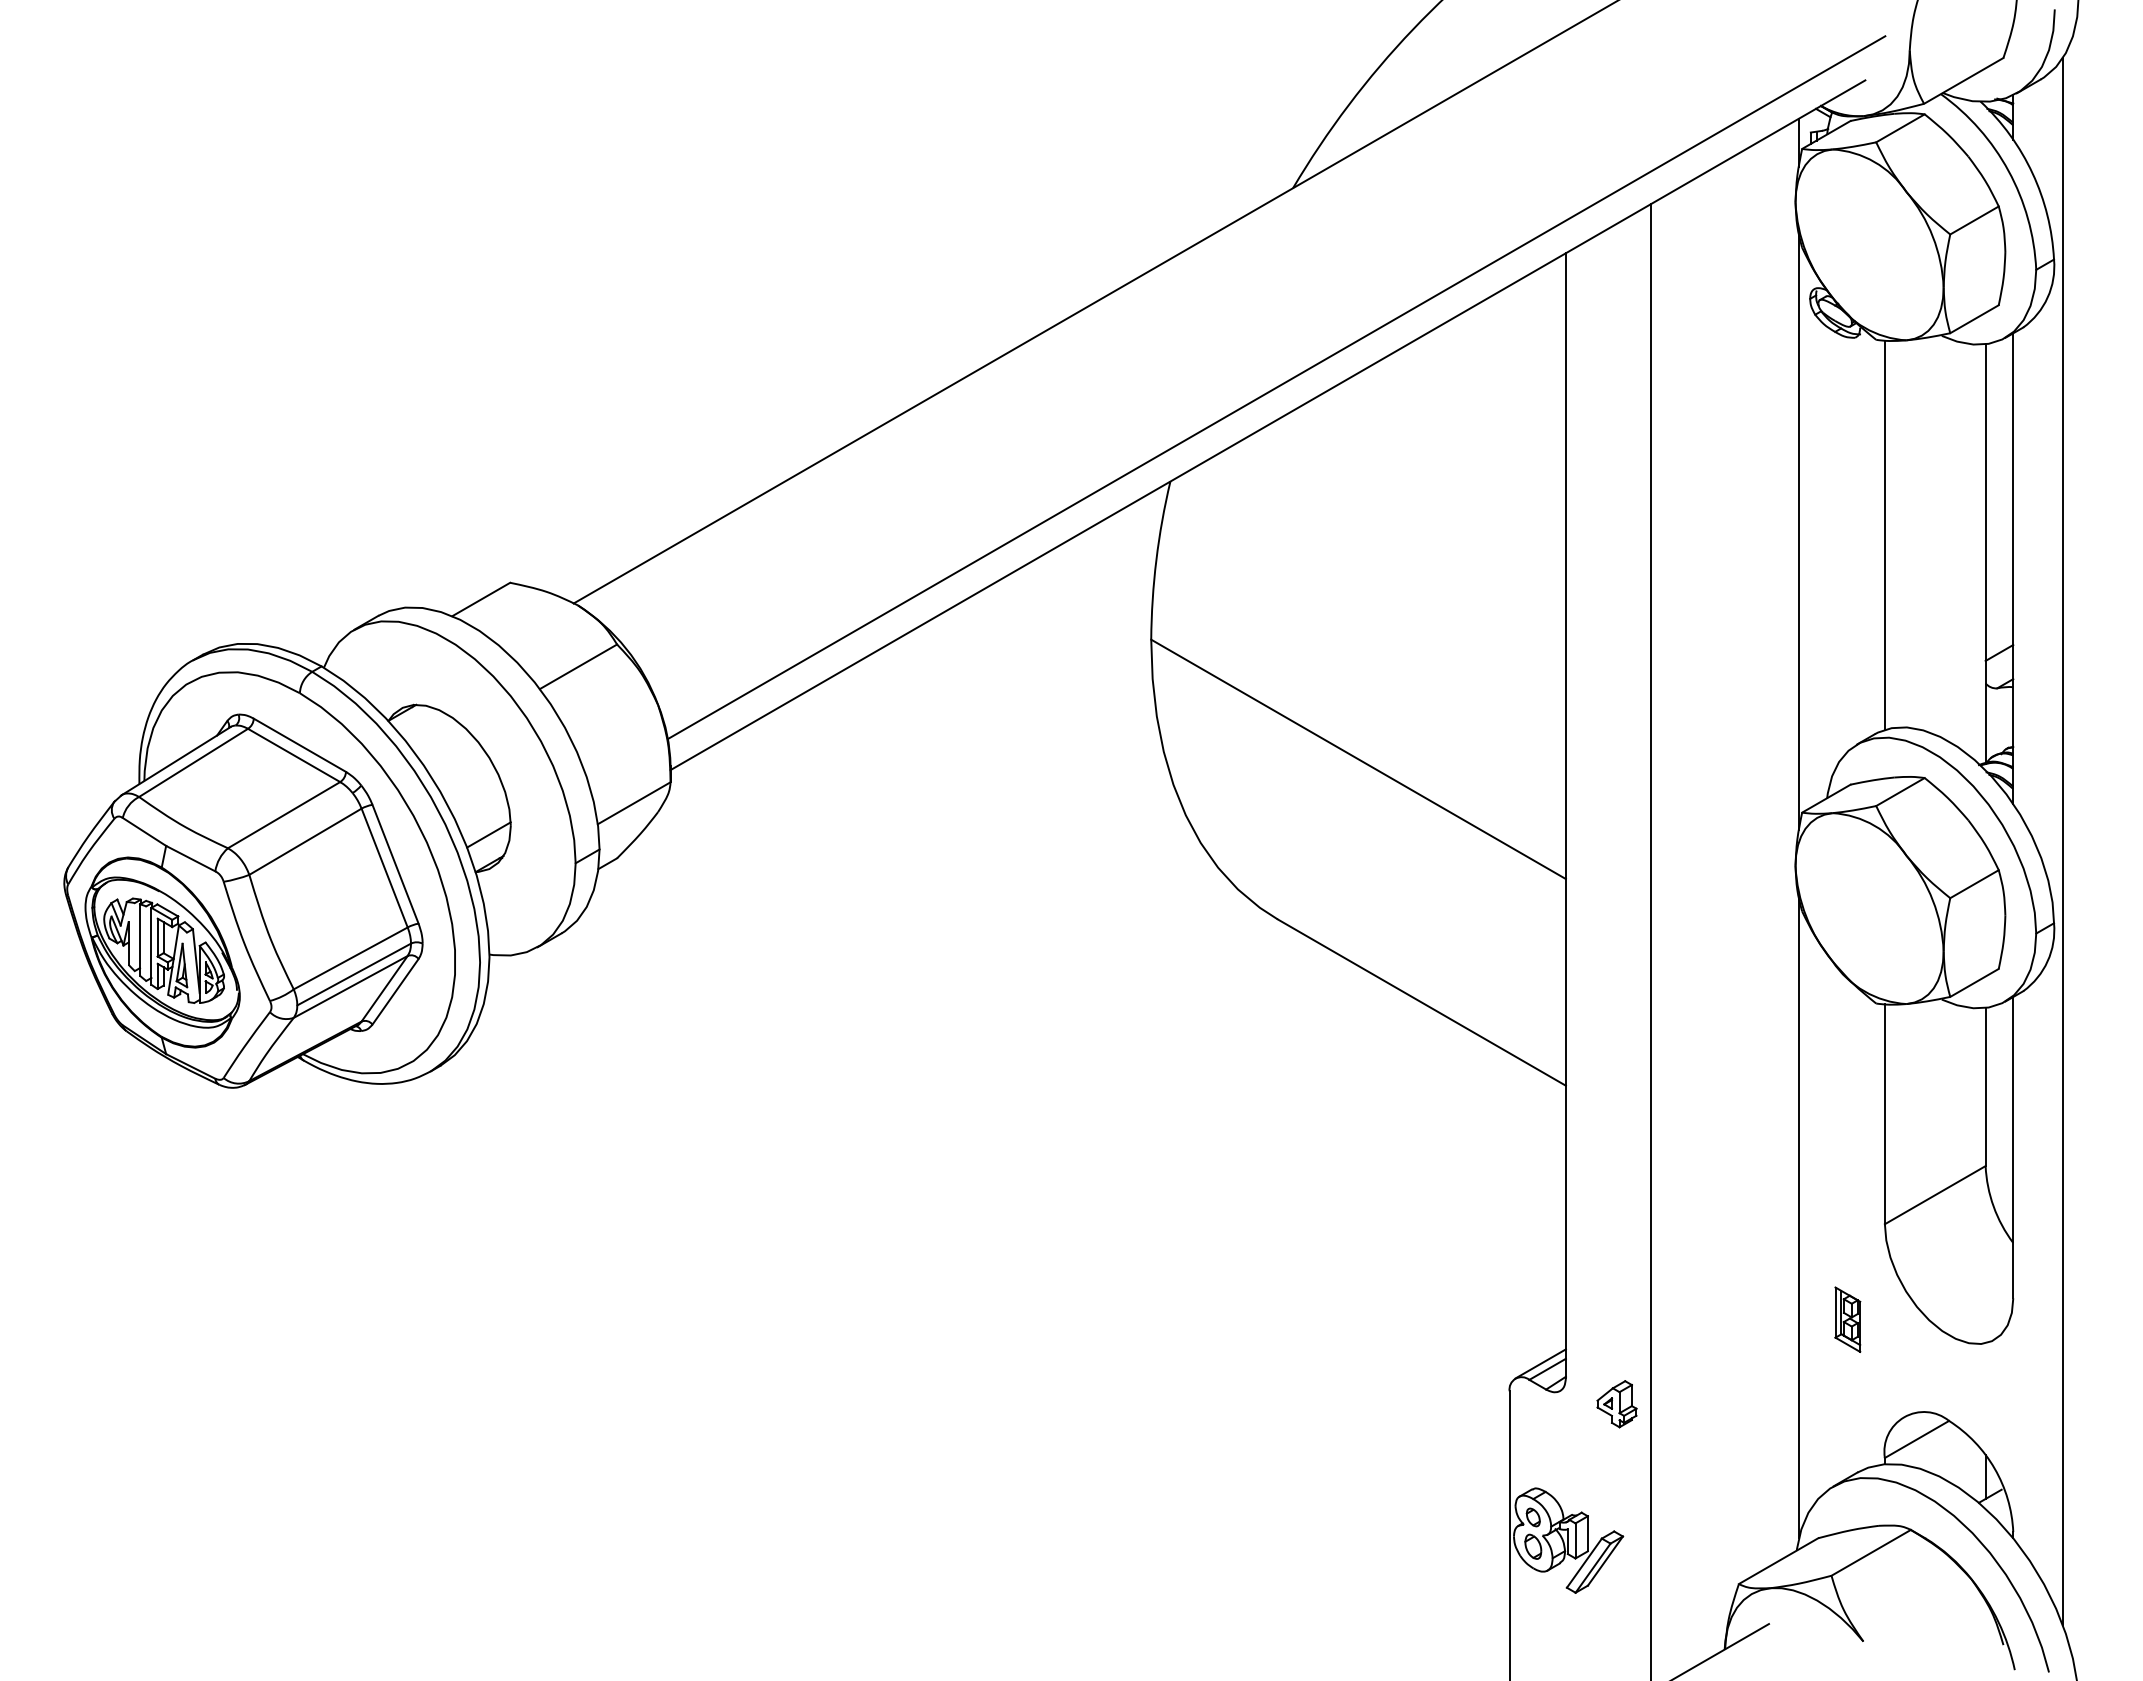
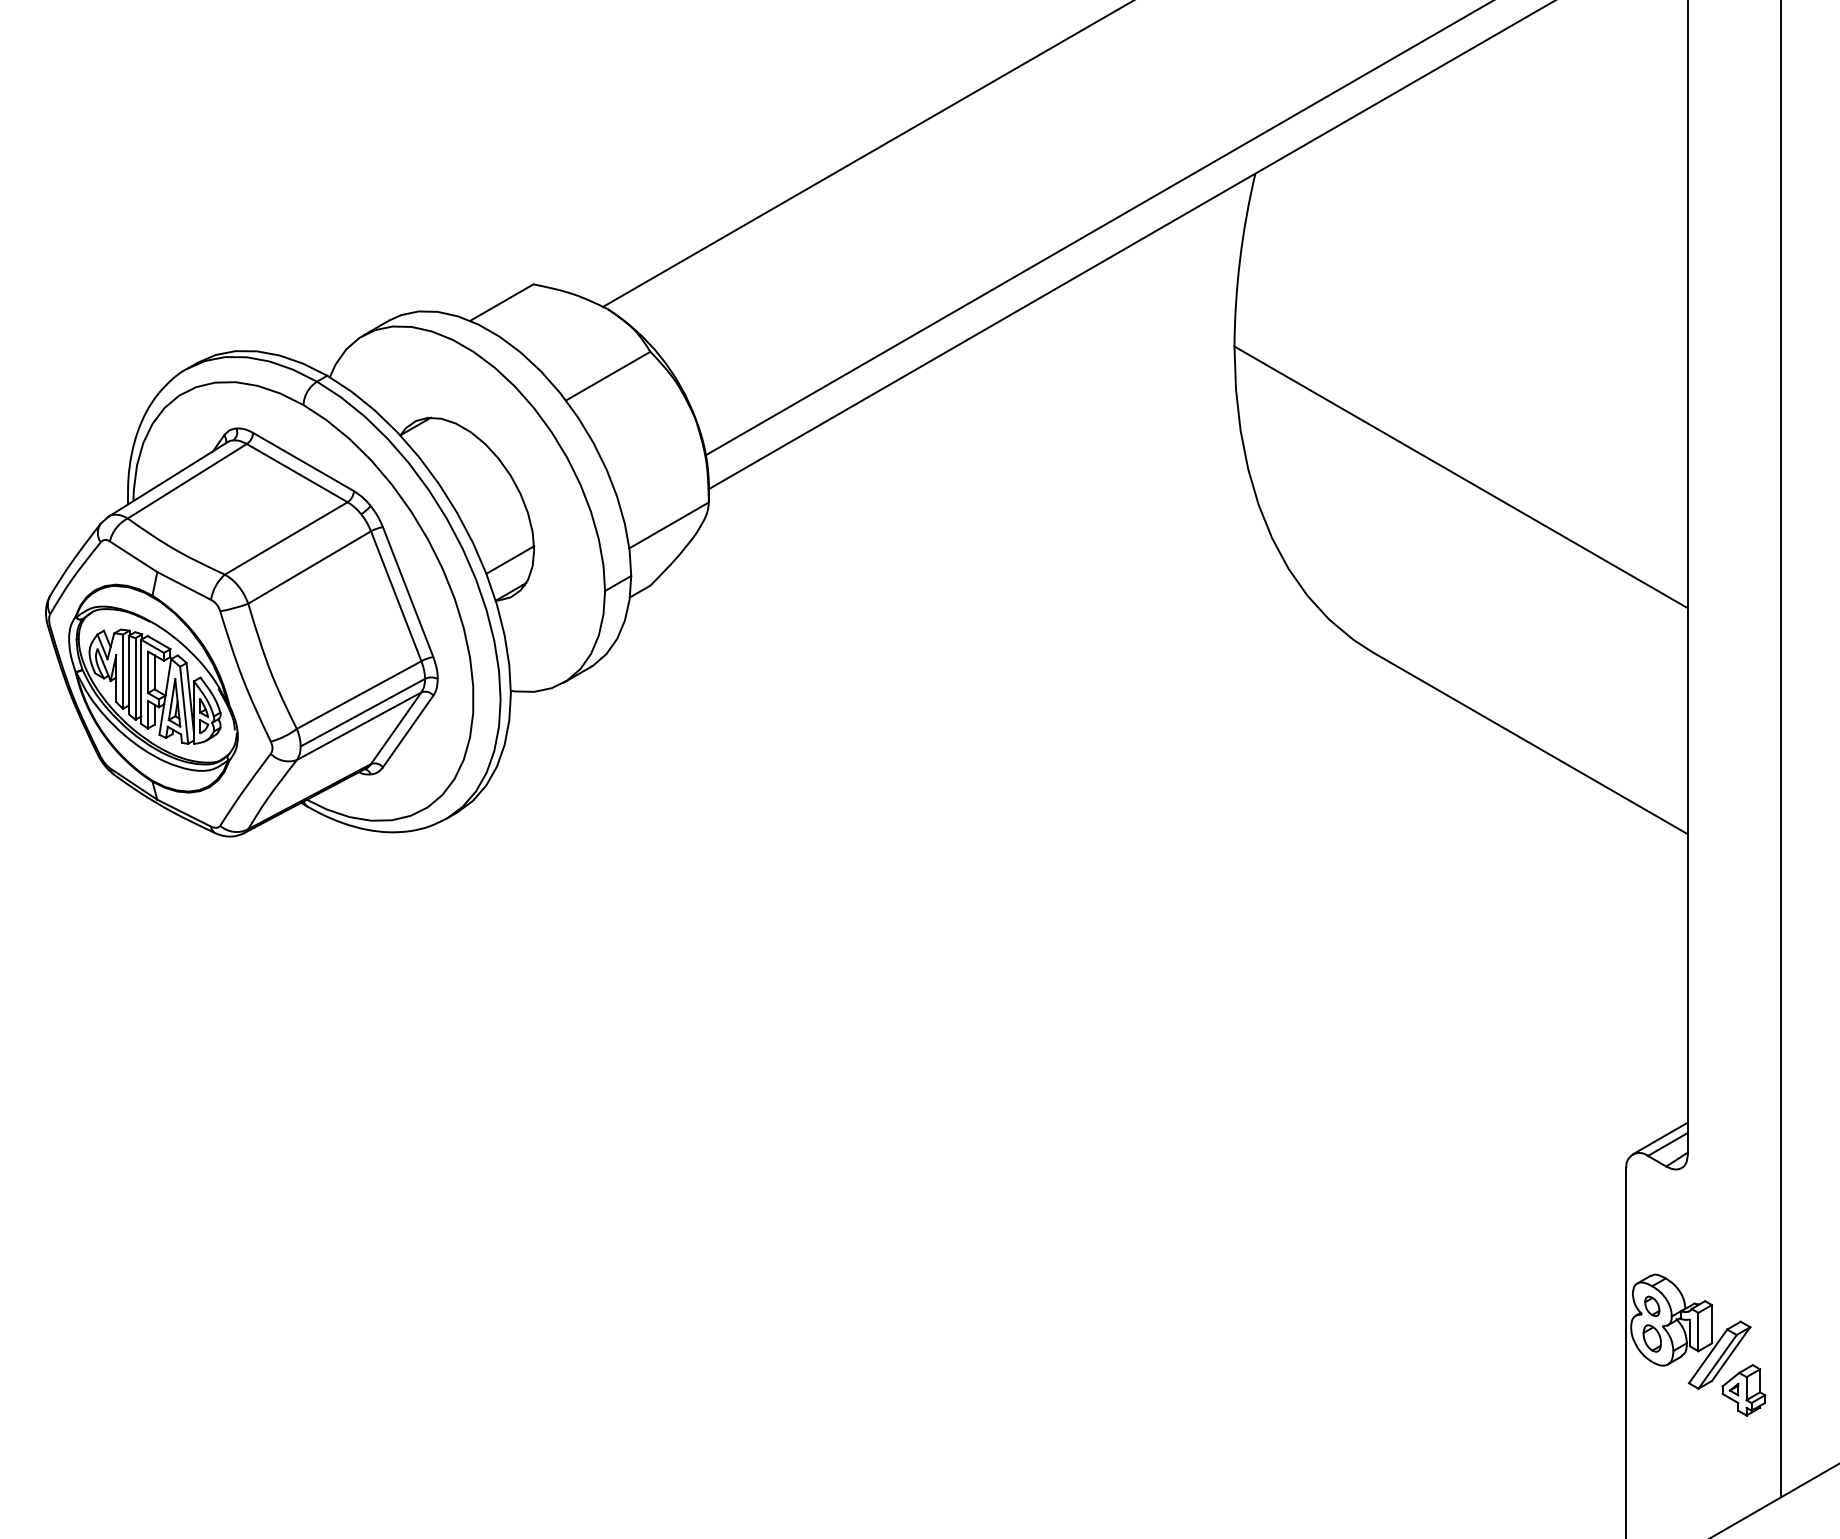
line: (134, 937) -> (122, 672), added
line: (146, 943) -> (135, 678), added
line: (190, 967) -> (183, 704), added
part: (1616, 1404) -> (1743, 1390), moved

